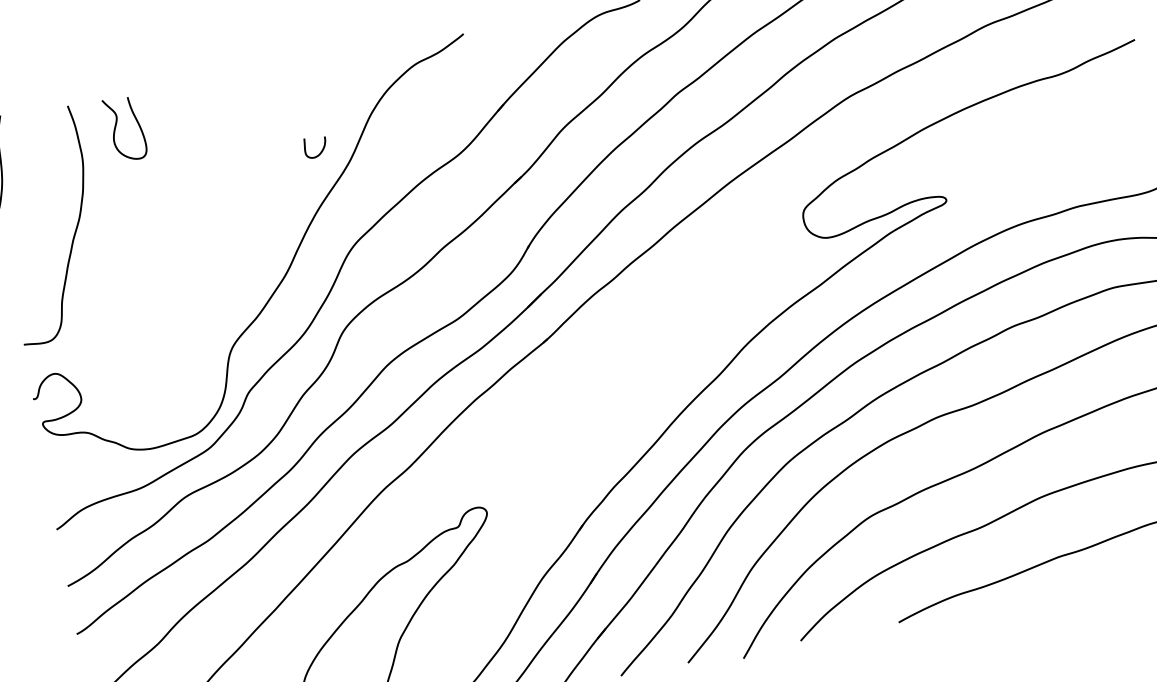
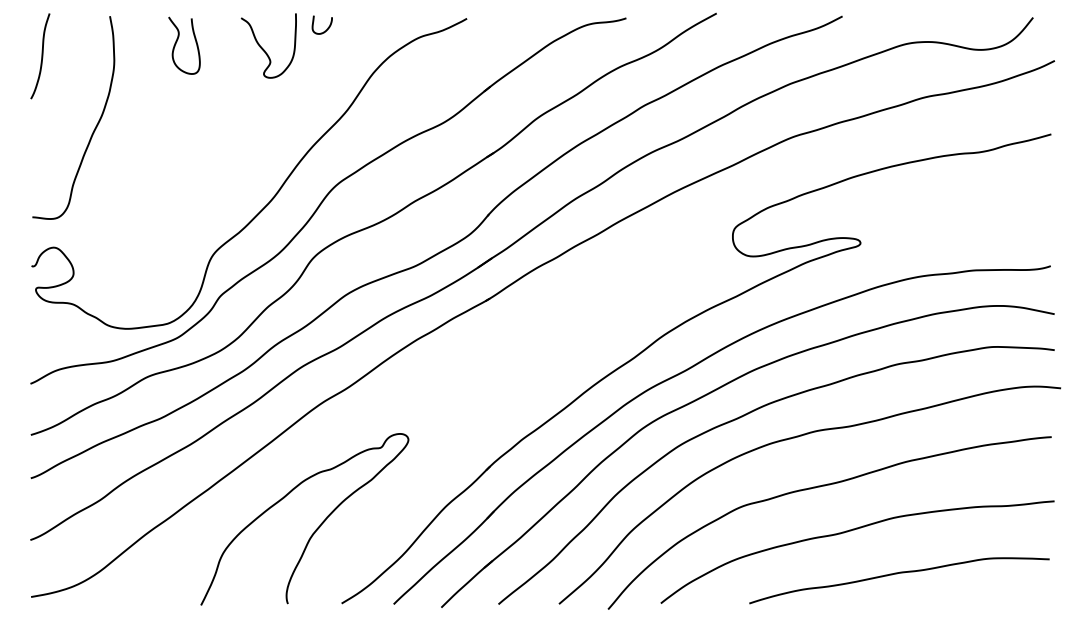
curve: (245, 110) -> (264, 49), added
curve: (116, 125) -> (177, 41), moved
curve: (321, 148) -> (327, 27), moved

